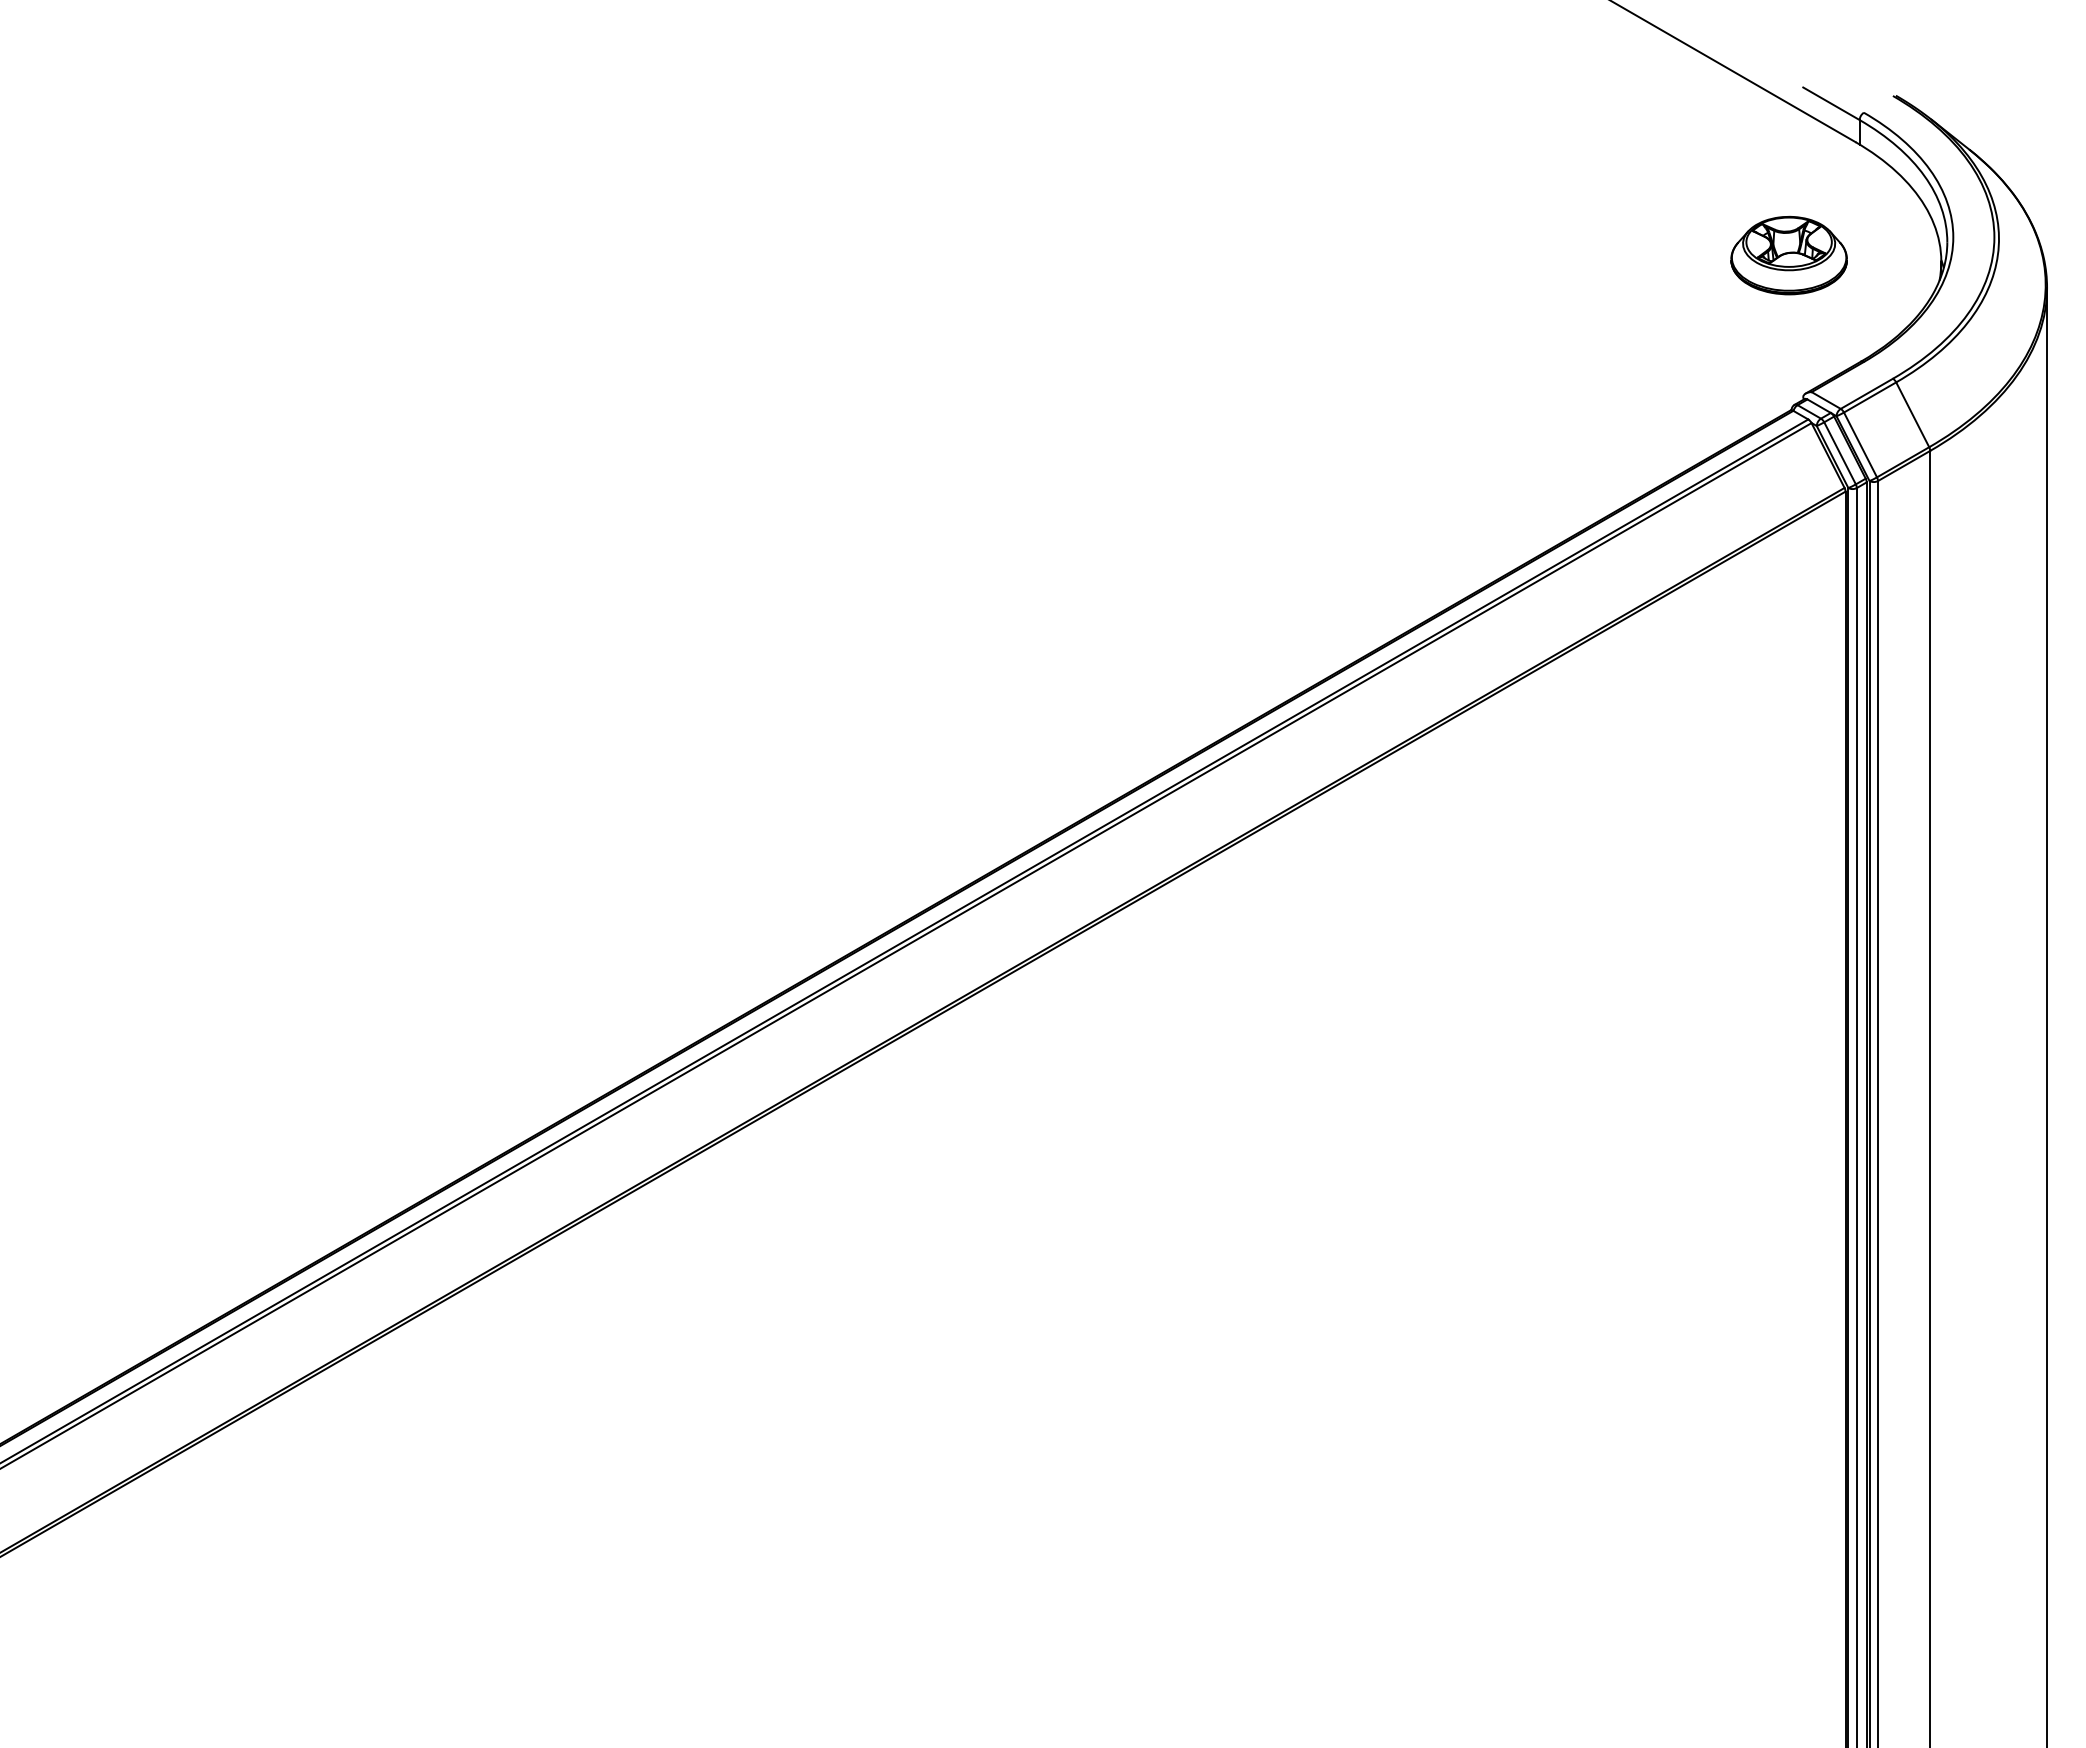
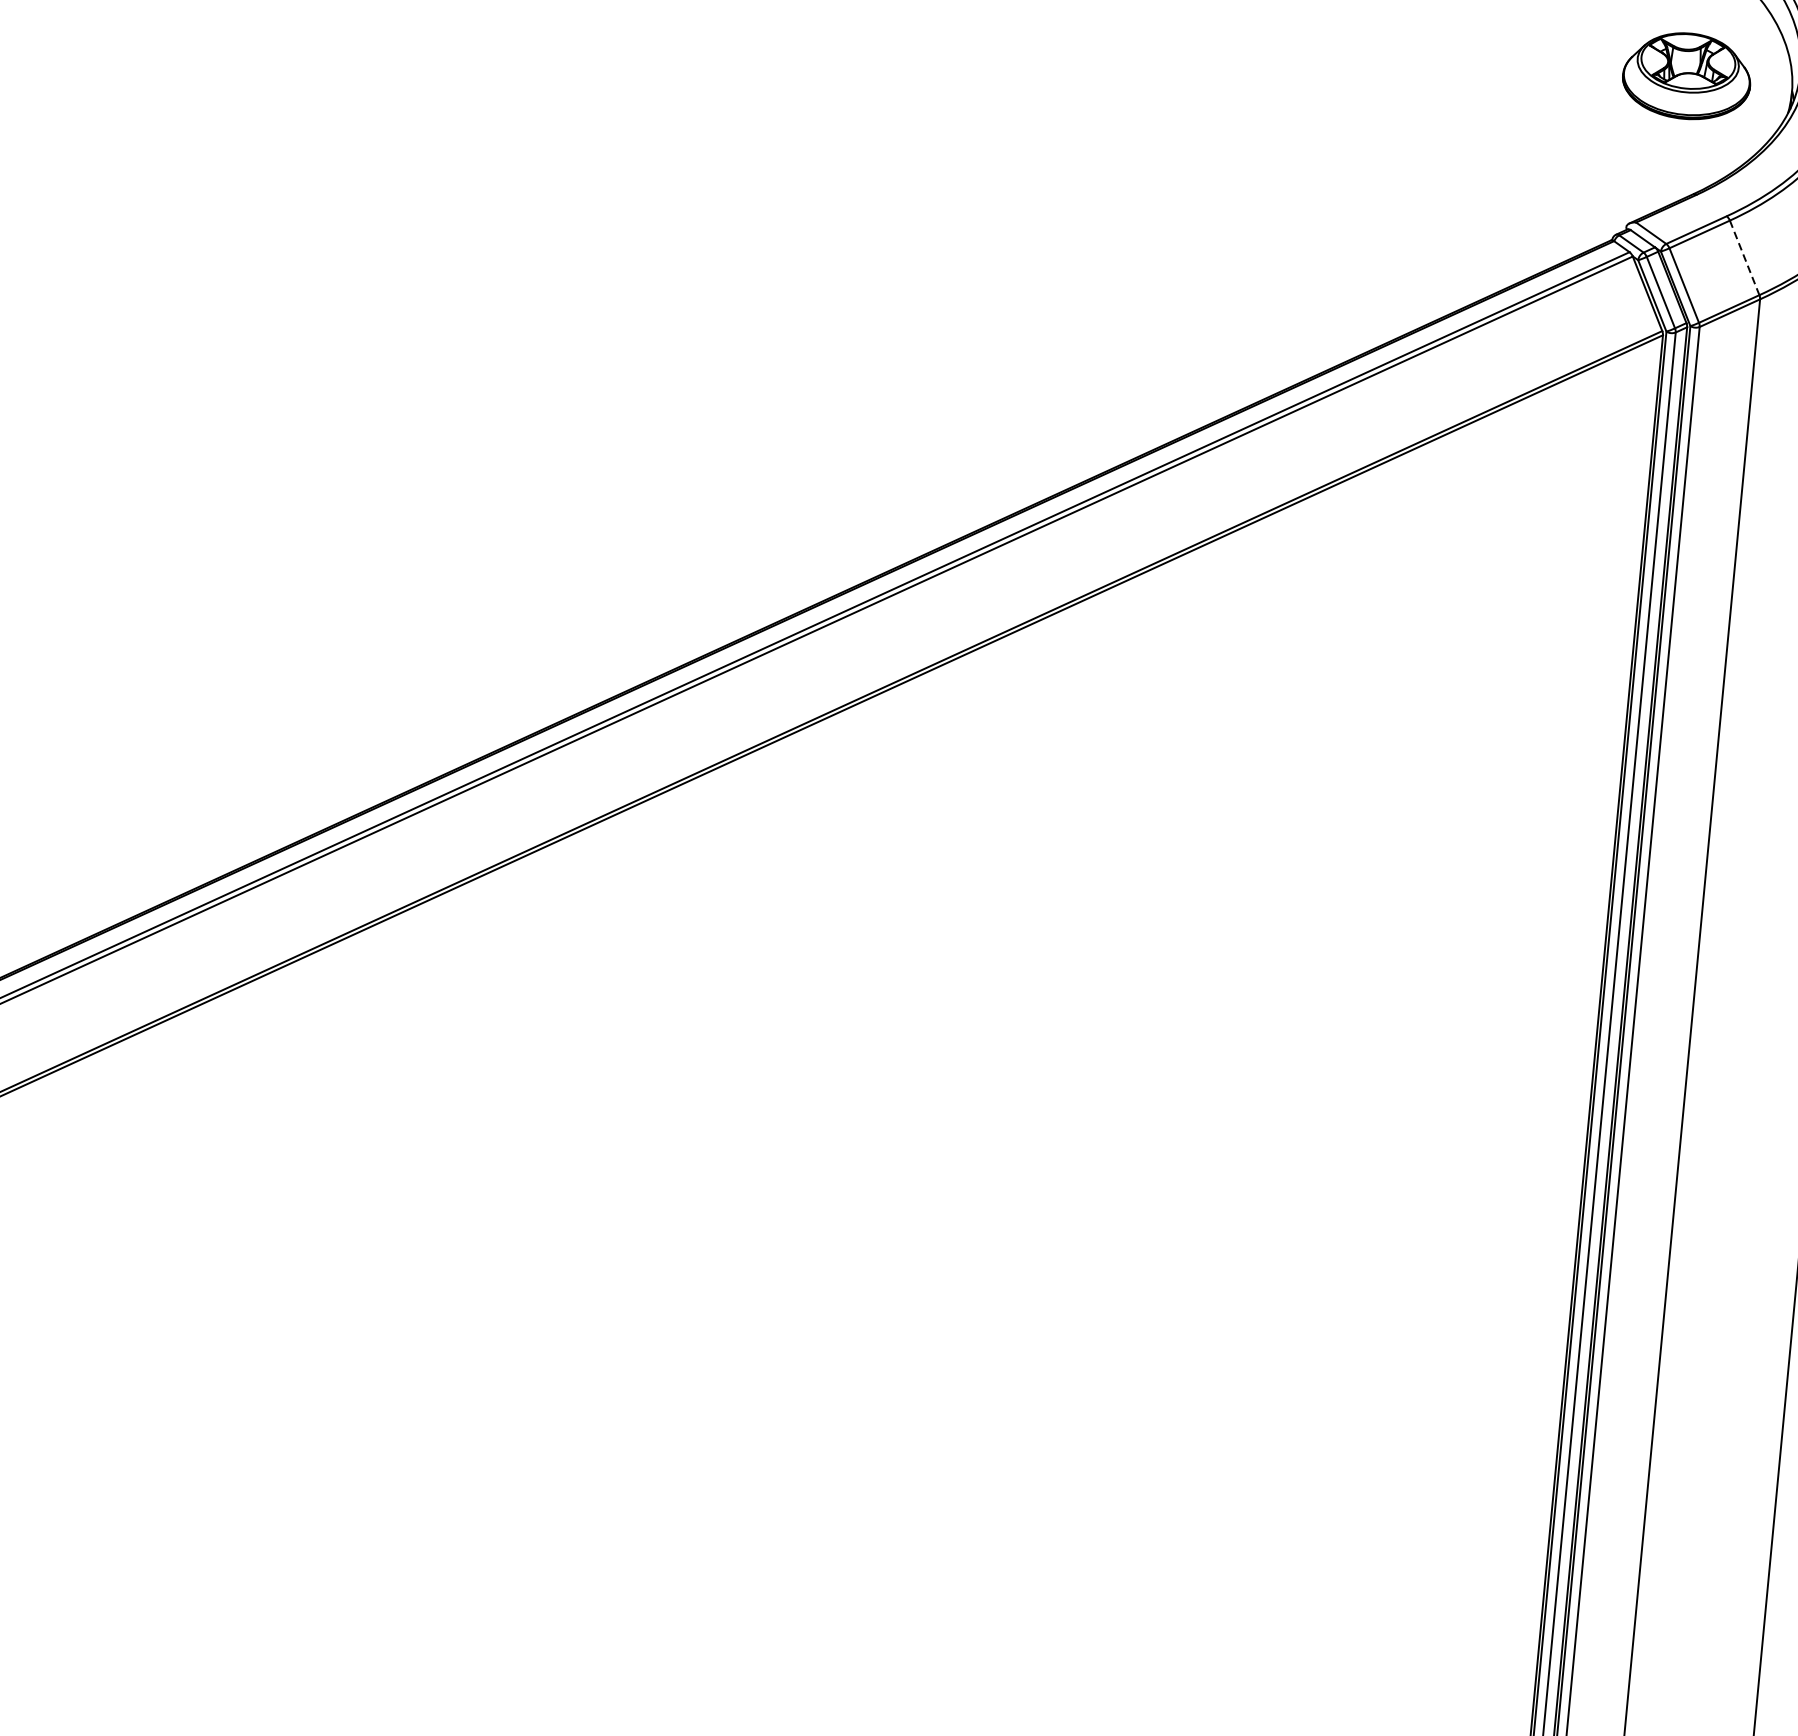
part: (1788, 255) -> (1686, 75), moved
line: (1912, 415) -> (1744, 258), solid -> dashed

